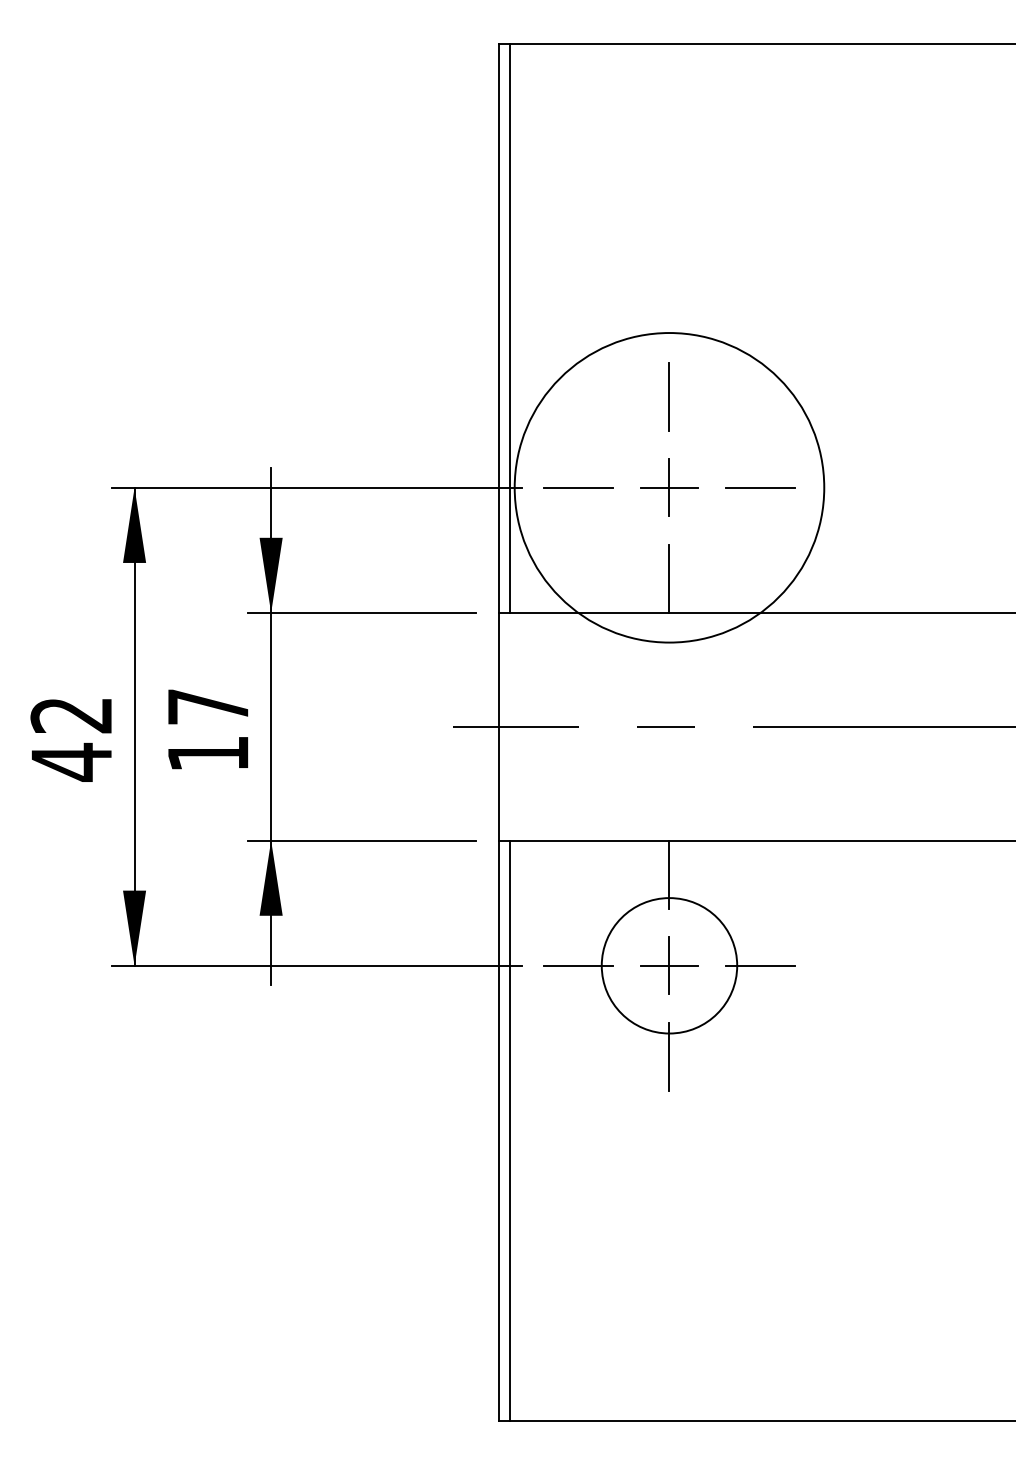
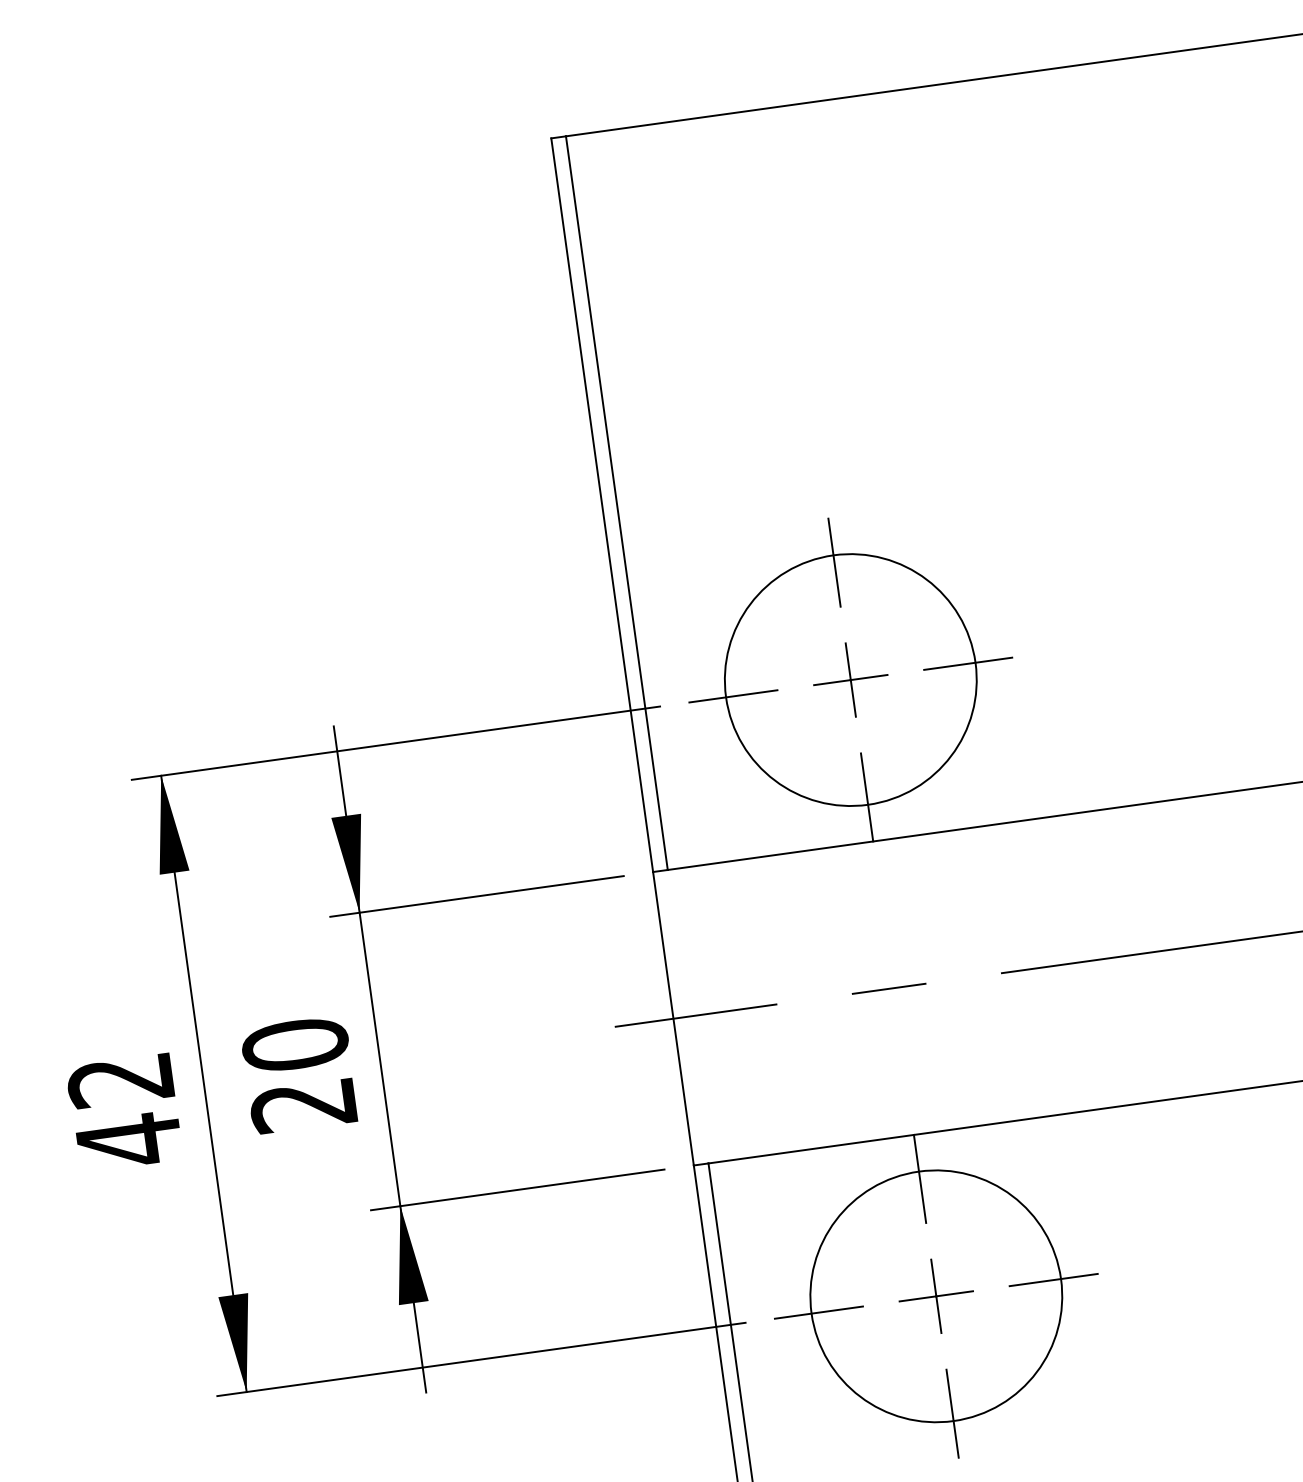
circle: (669, 487) -> (850, 679), size x0.62
text: (208, 729) -> (299, 1074), 17 -> 20
circle: (669, 965) -> (936, 1295), size x1.43

